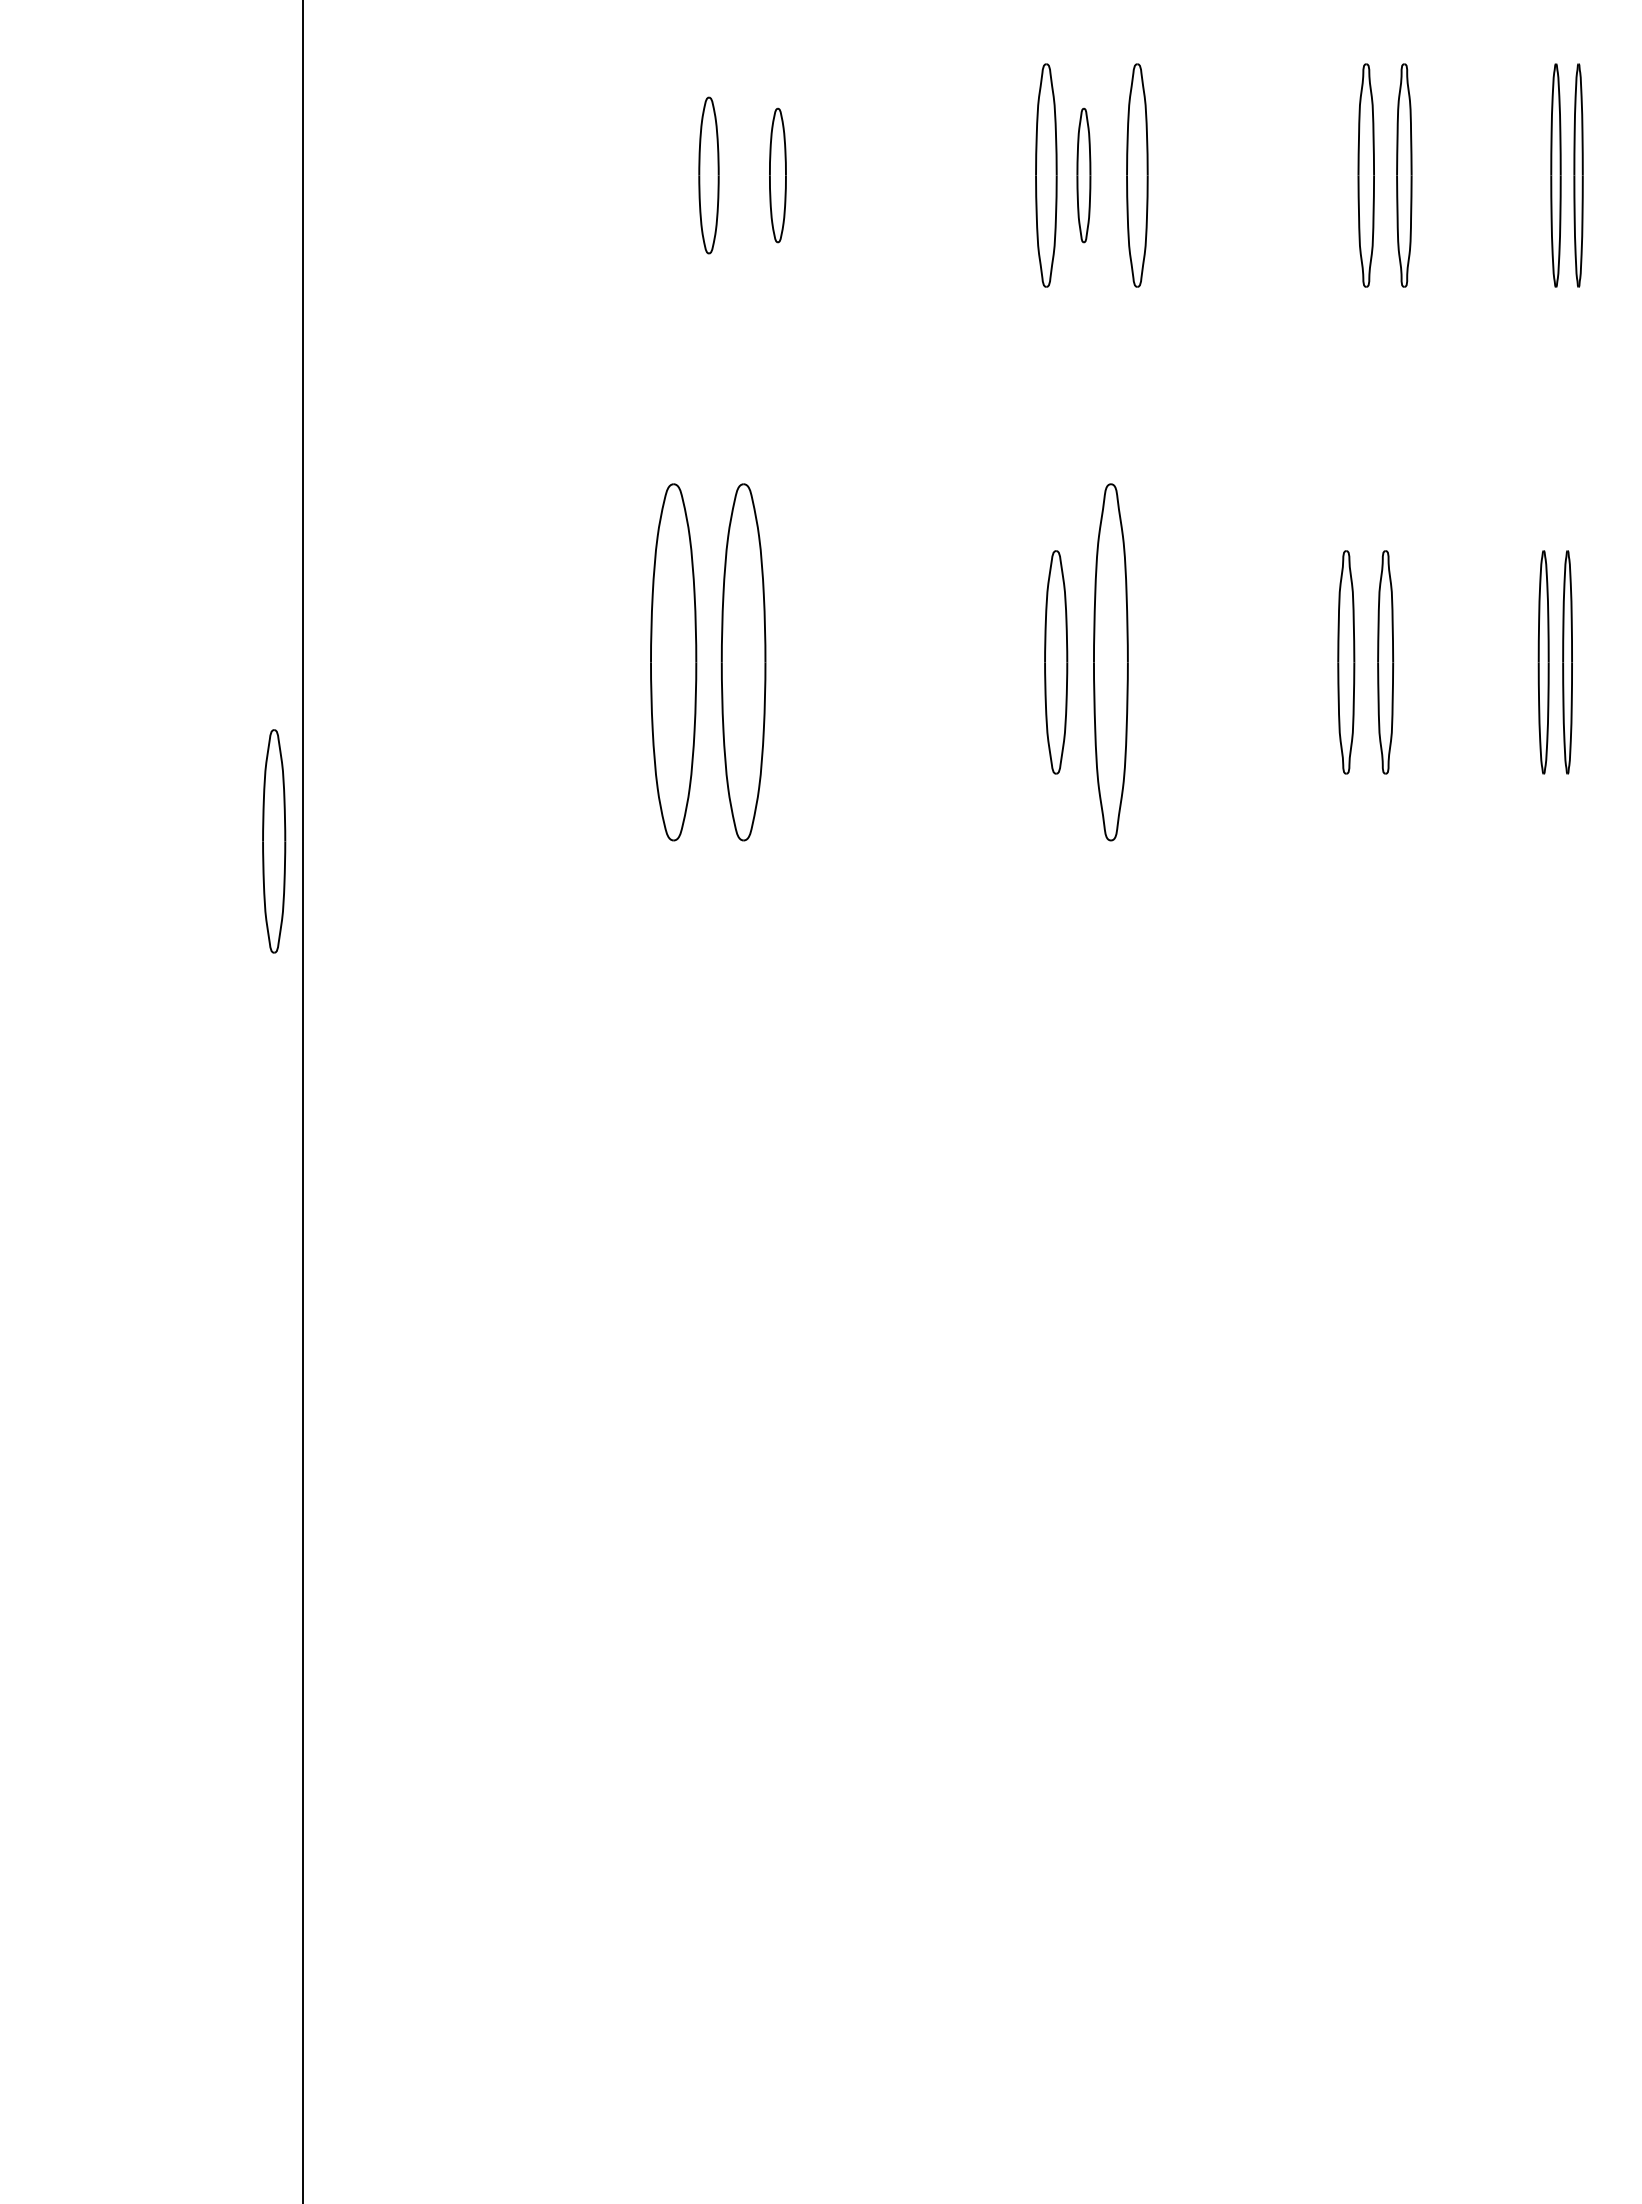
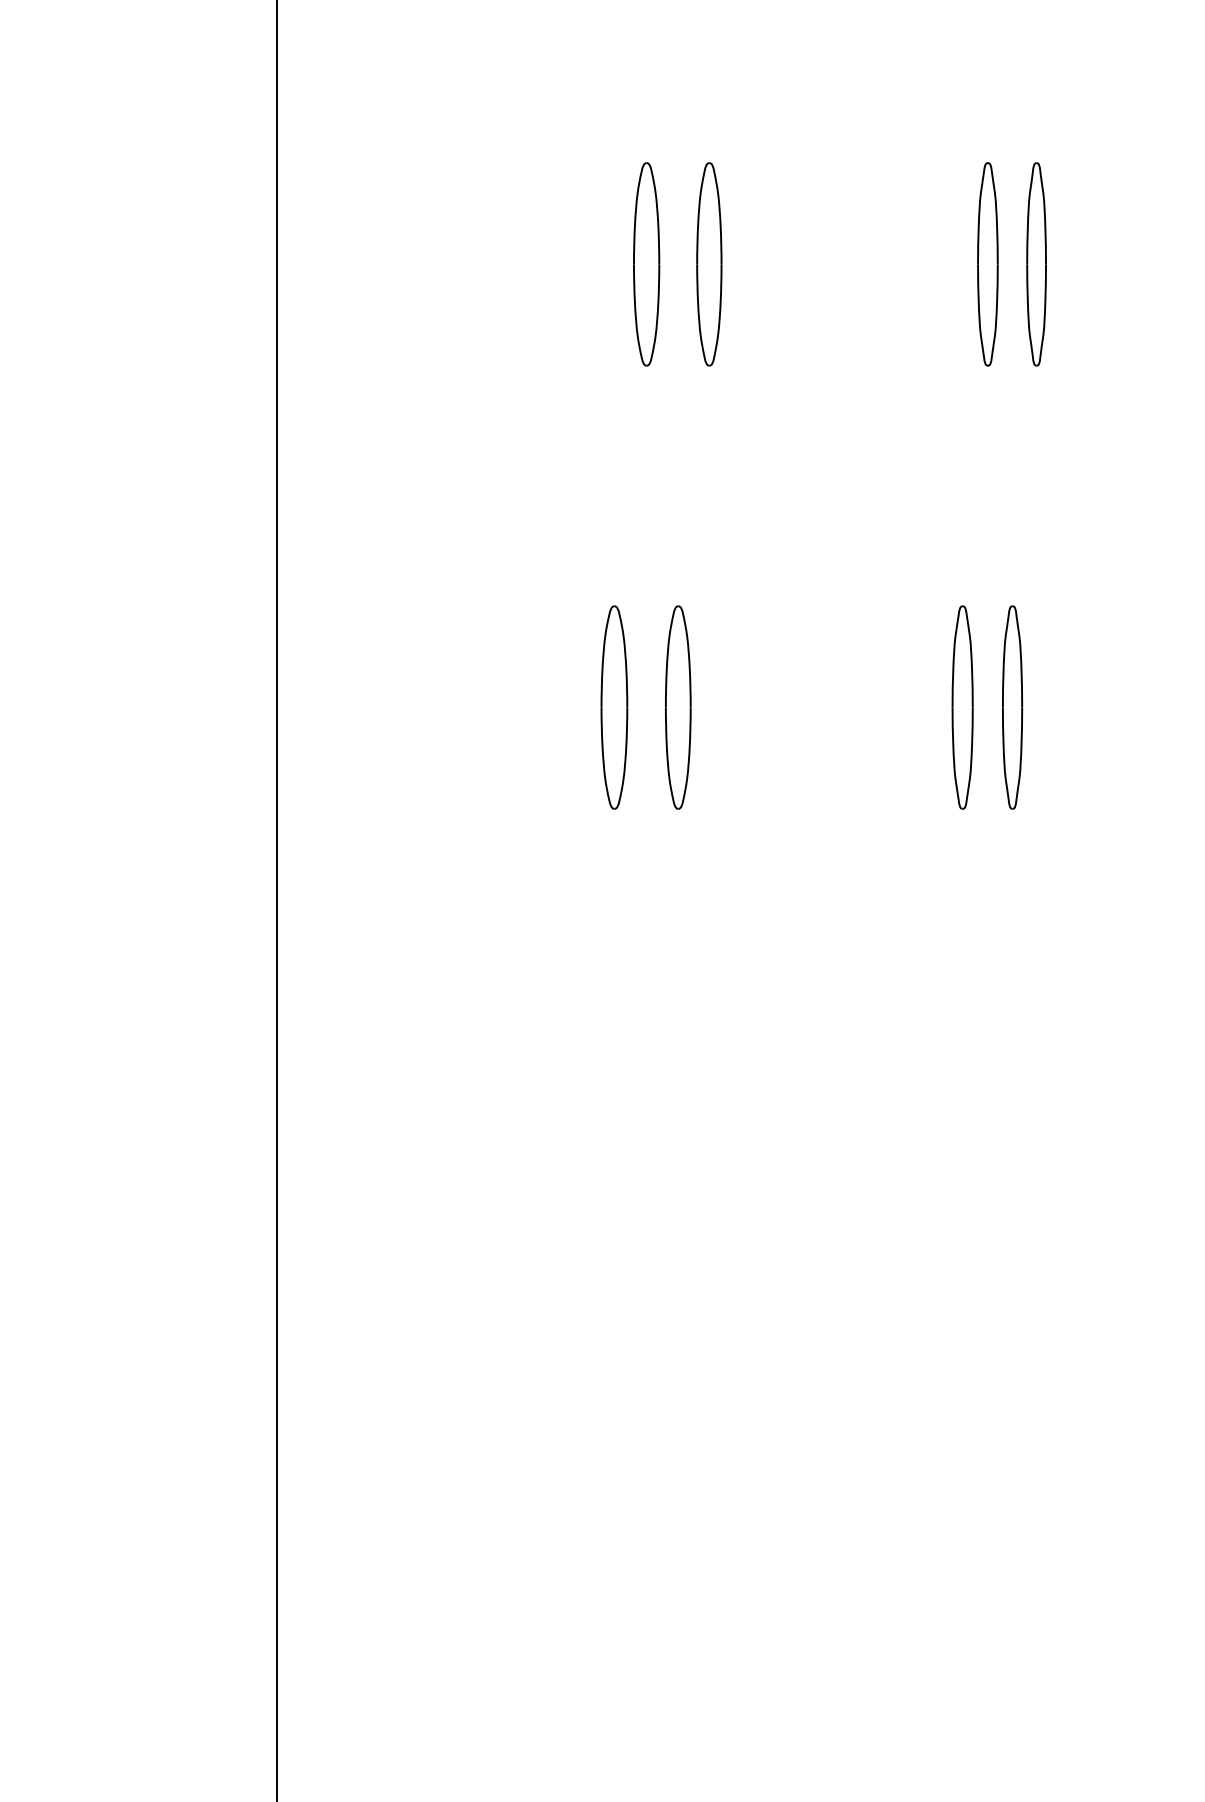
part: (708, 175) -> (646, 264), size x1.43
part: (777, 175) -> (708, 264), size x1.67
part: (1046, 175) -> (953, 264), removed
part: (1083, 175) -> (987, 264), size x1.67
part: (673, 662) -> (614, 707), size x0.62
part: (743, 662) -> (678, 707), size x0.62
part: (1110, 662) -> (1012, 707), size x0.62
part: (274, 841) -> (251, 870), removed

